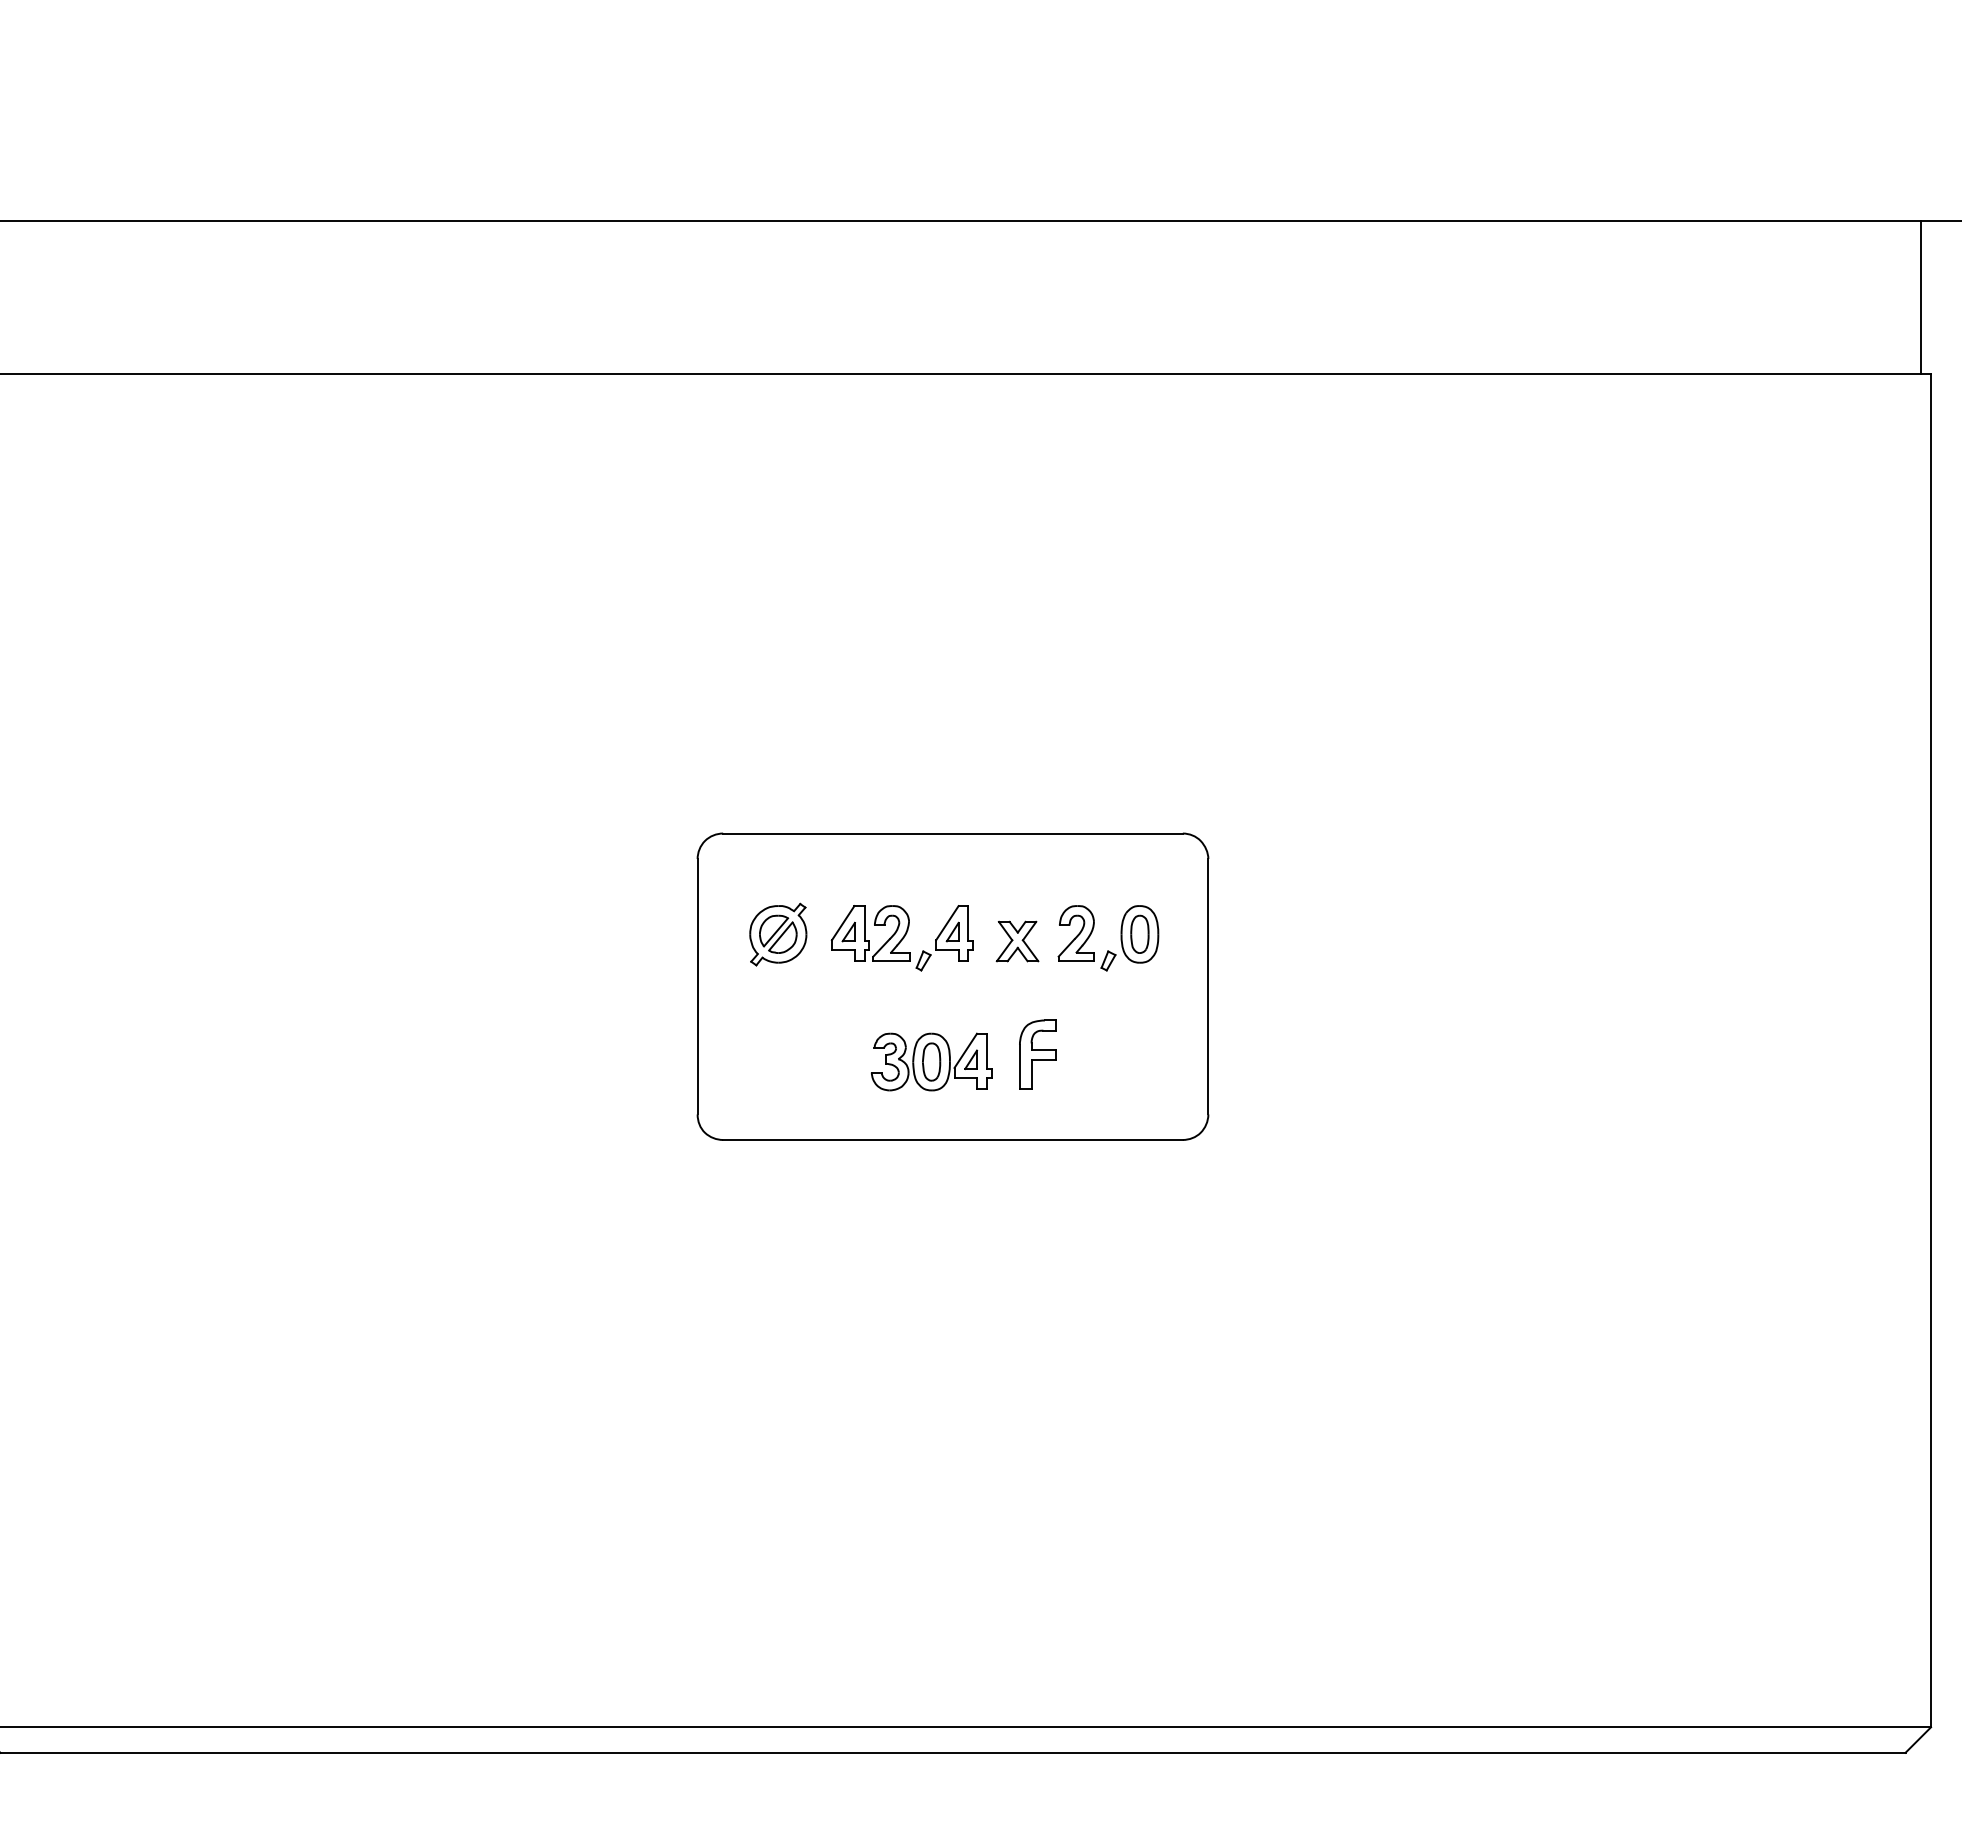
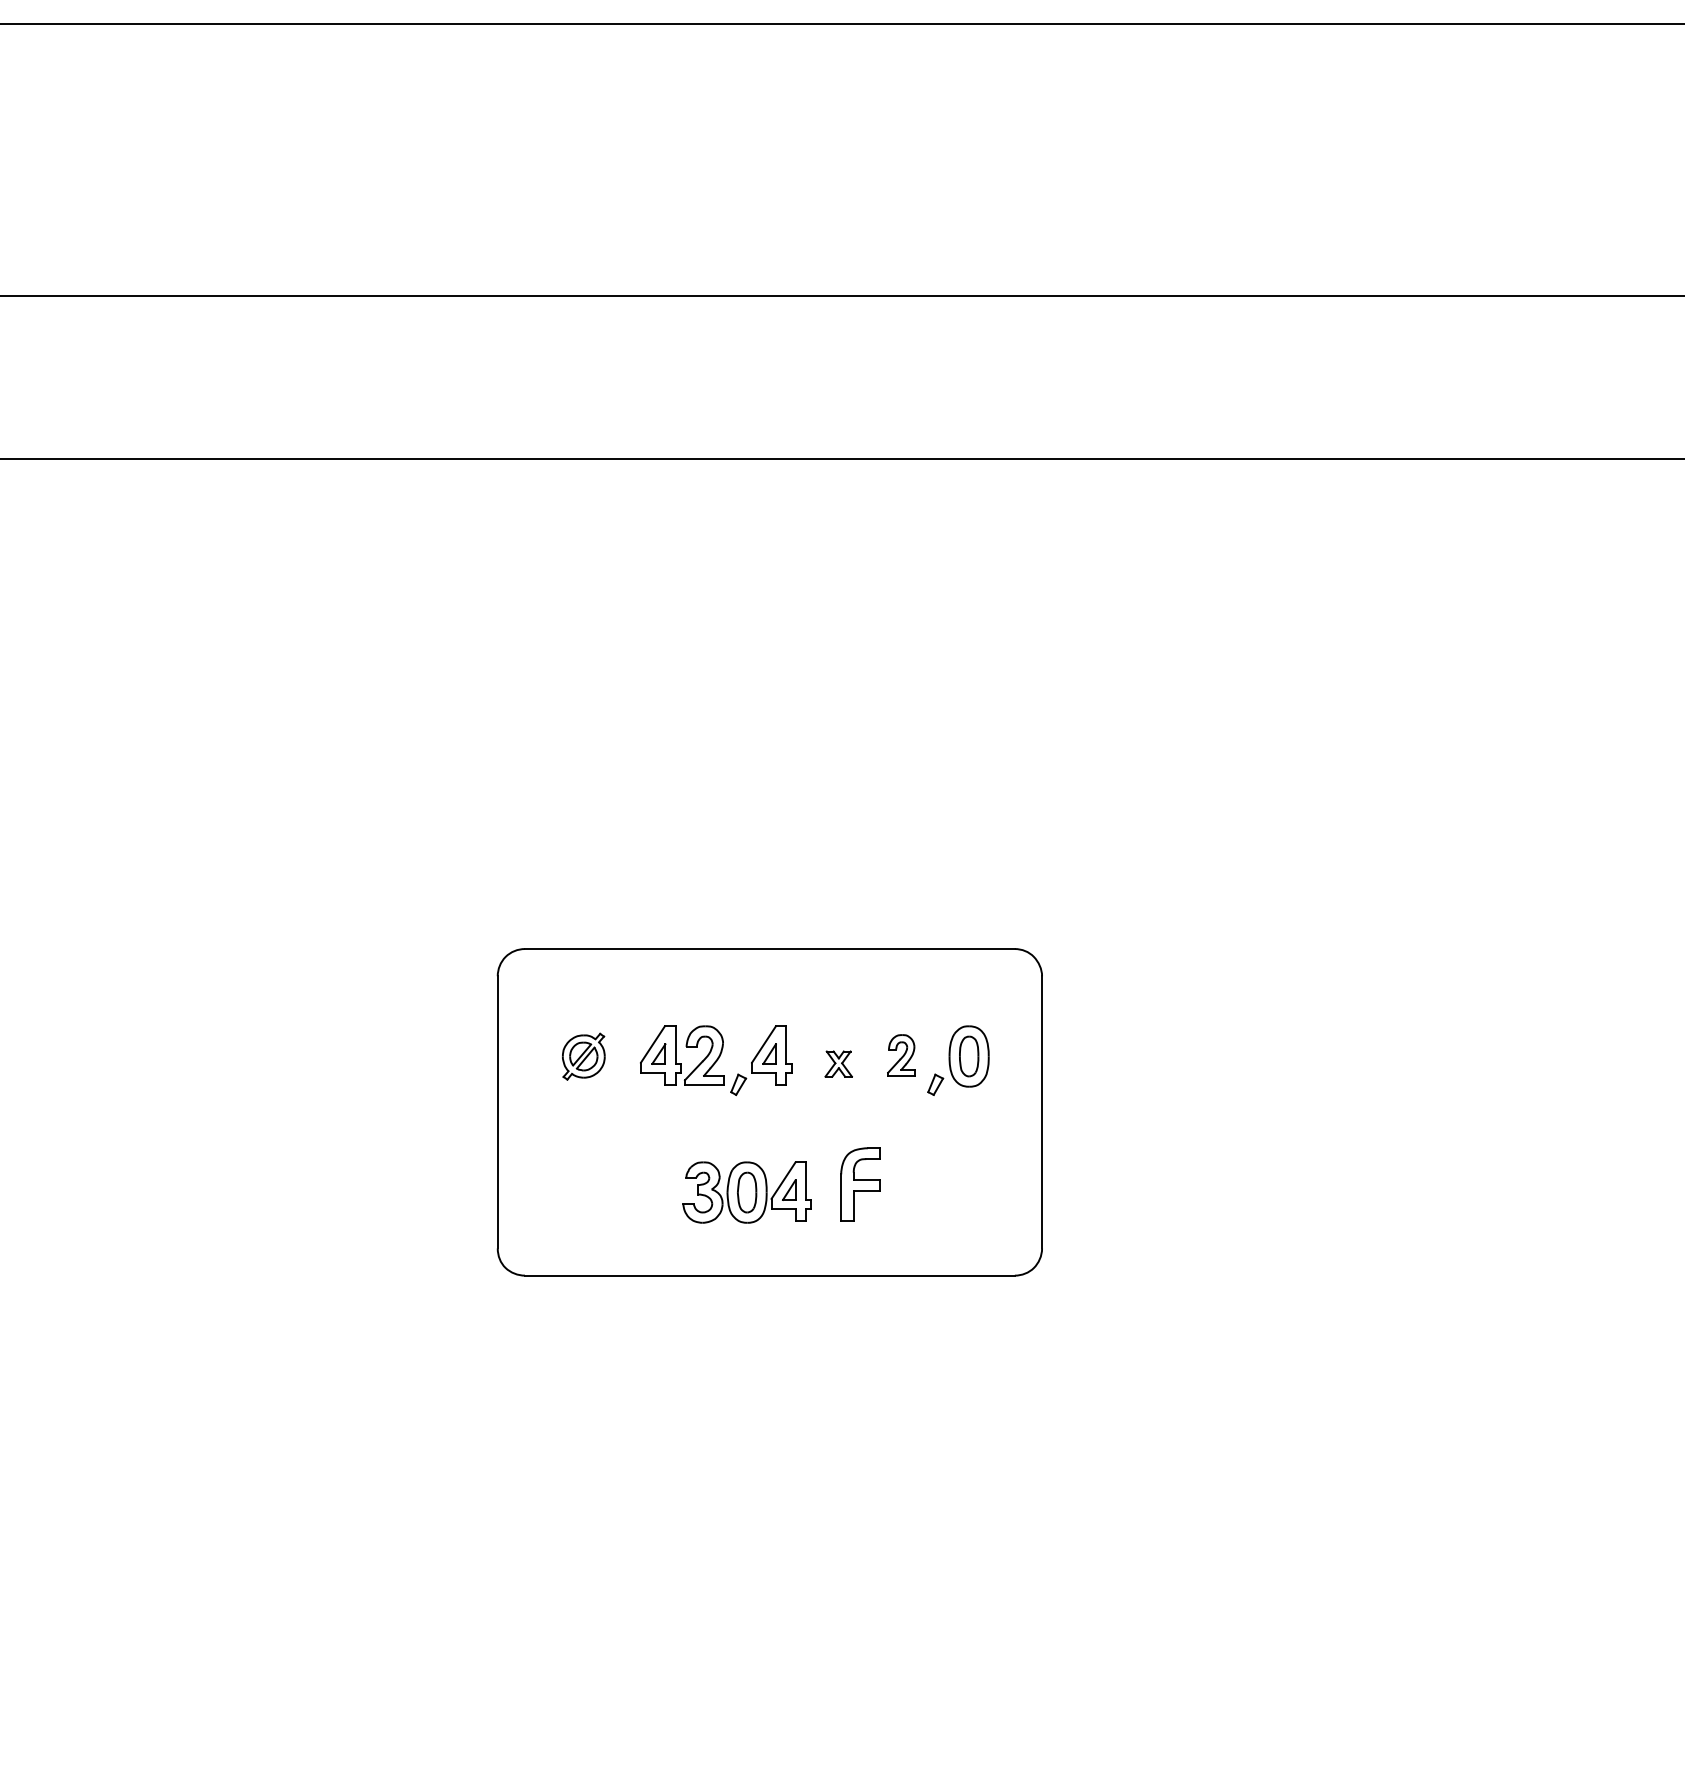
part: (1075, 933) -> (900, 1055), size x0.7
part: (778, 934) -> (583, 1056), size x0.7
part: (1017, 941) -> (838, 1064), size x0.6

